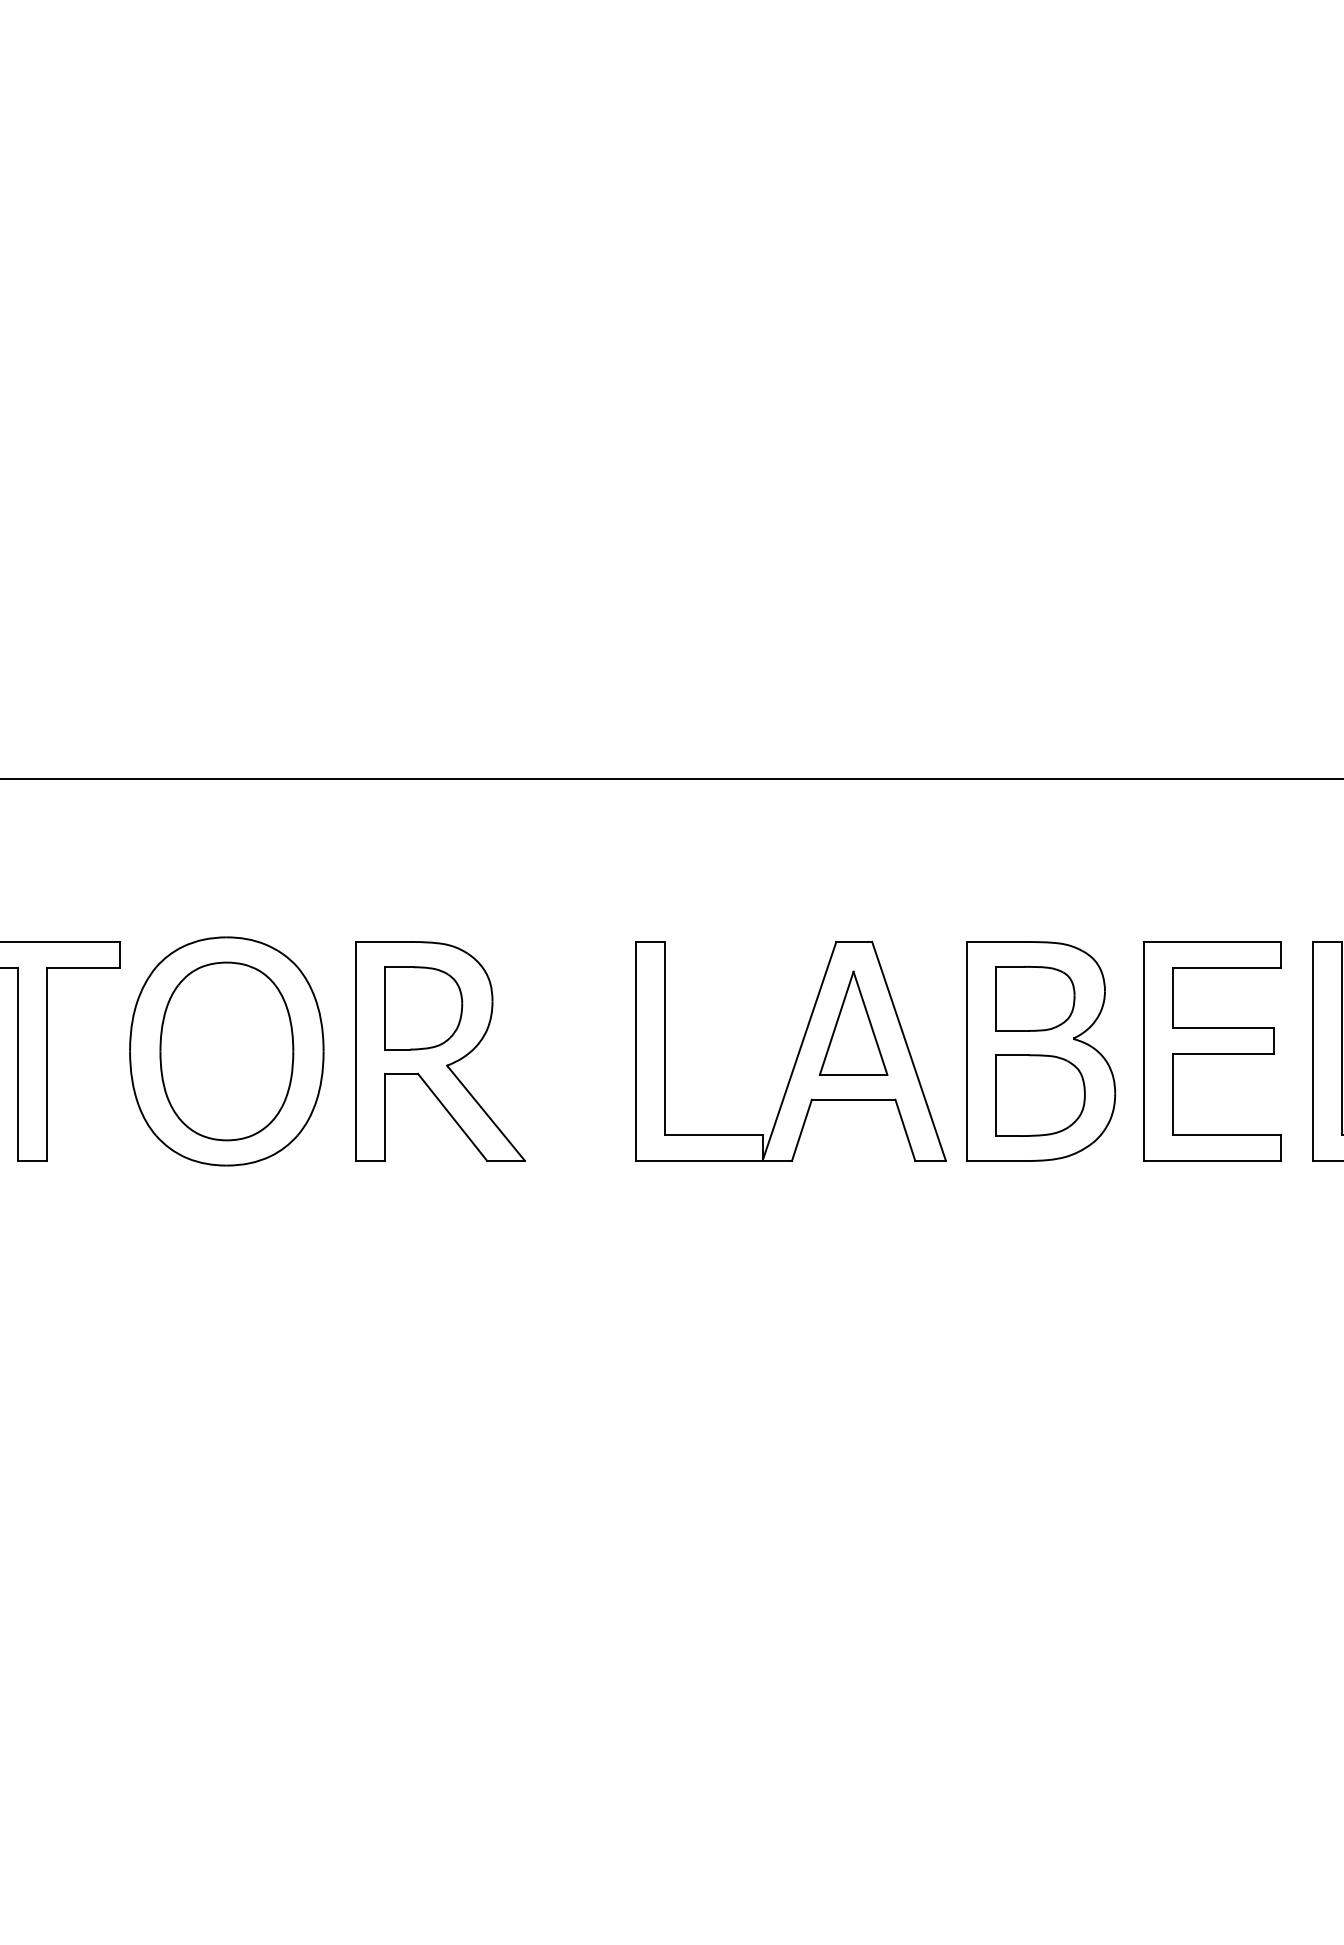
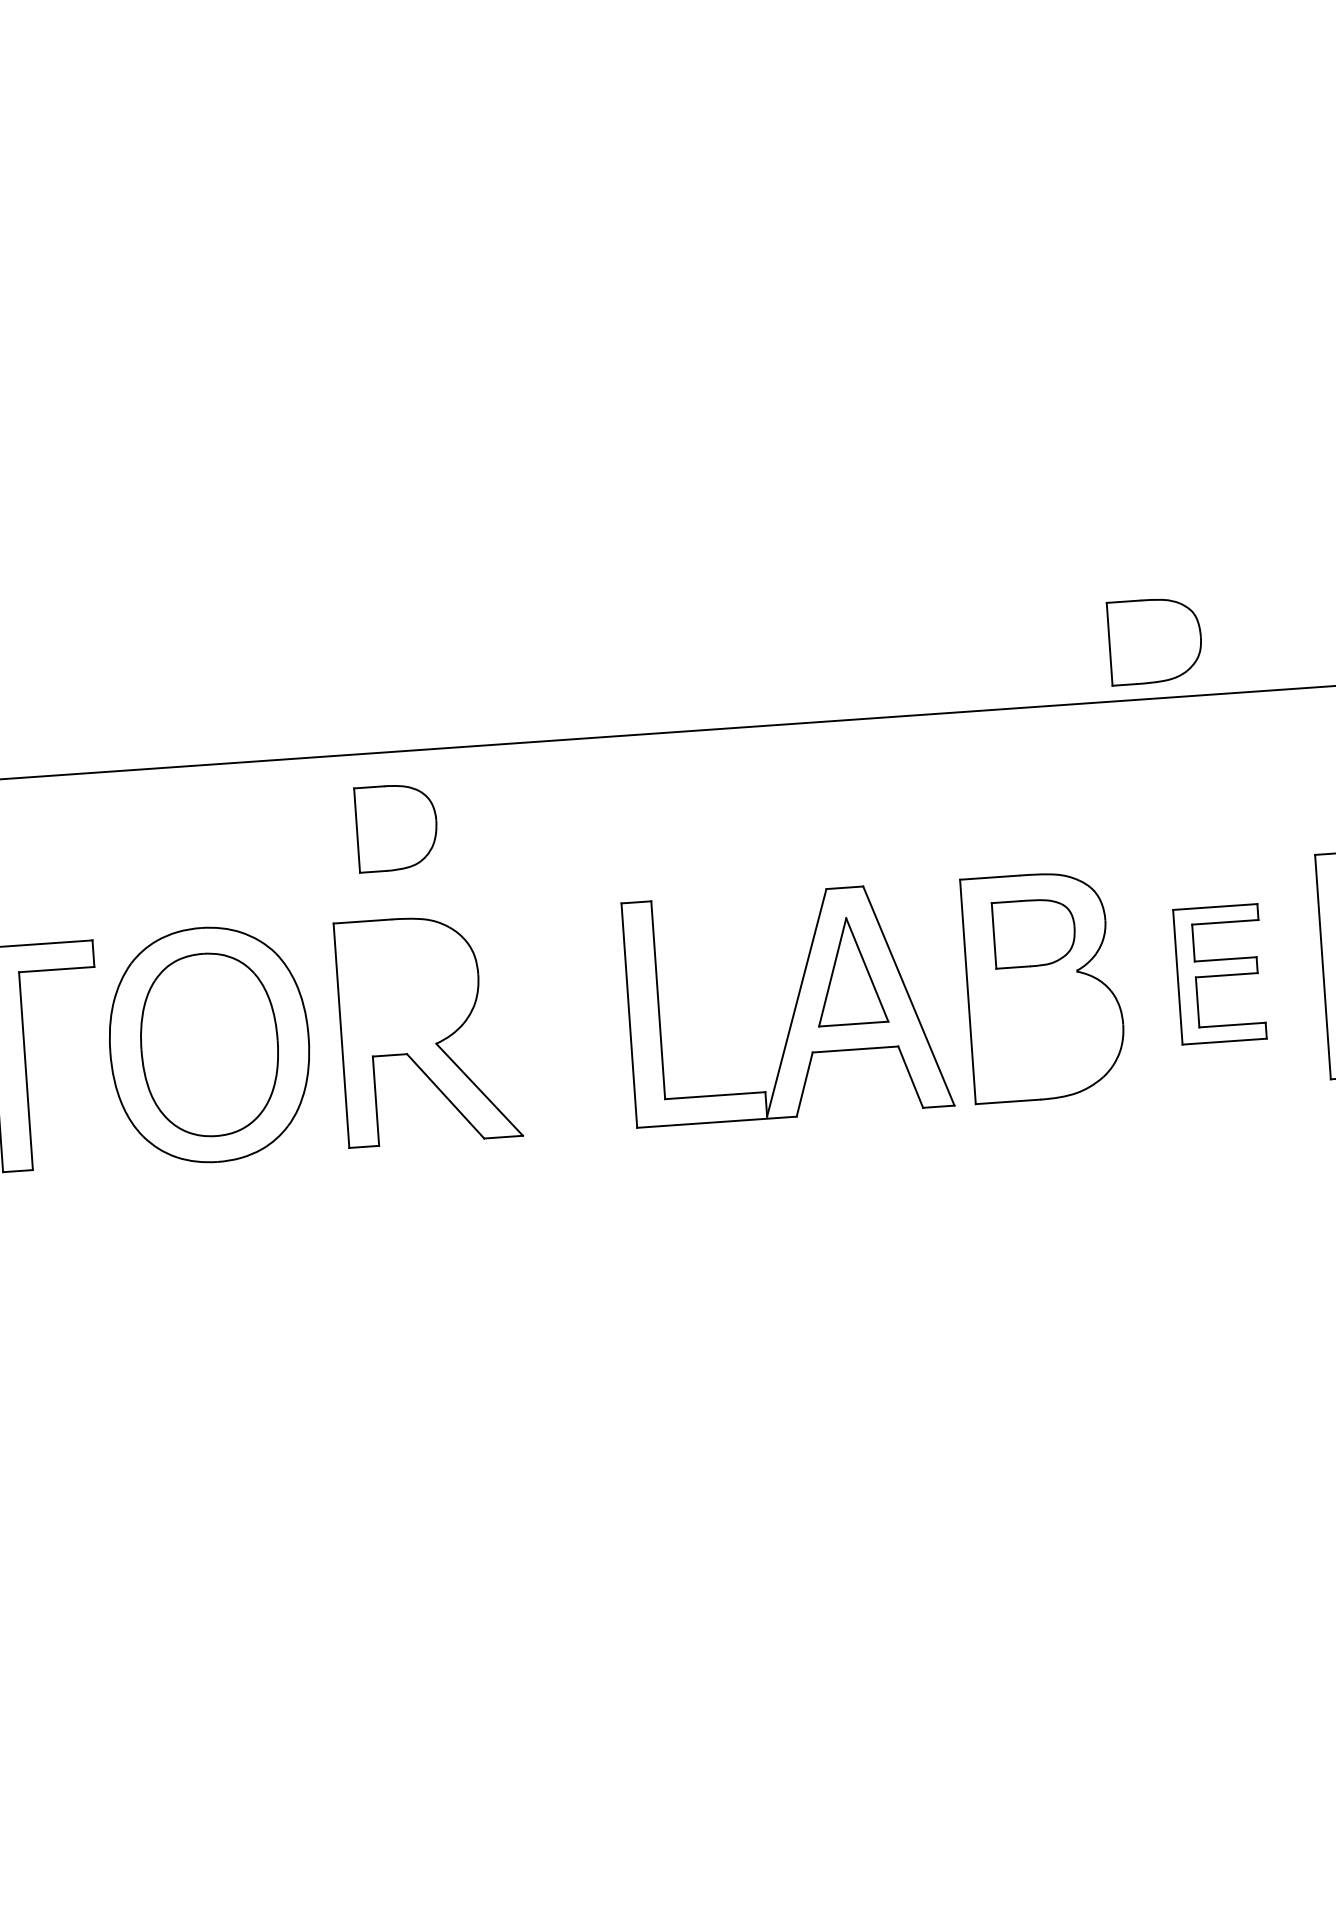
part: (423, 1008) -> (396, 827), moved
part: (1212, 1051) -> (1219, 974), size x0.6
part: (1040, 1095) -> (1155, 640), moved

